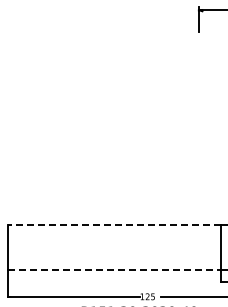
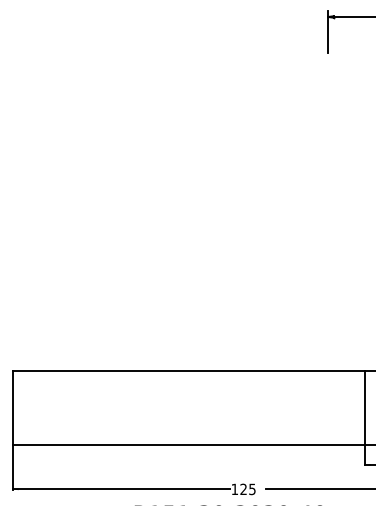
line: (114, 225) -> (188, 371), dashed -> solid
line: (114, 269) -> (188, 444), dashed -> solid

